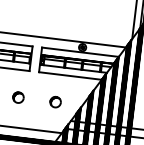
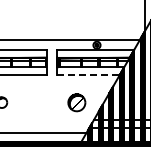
line: (70, 75) -> (88, 74), solid -> dashed
part: (18, 97) -> (39, 102), removed
part: (55, 101) -> (76, 102), size x1.6

